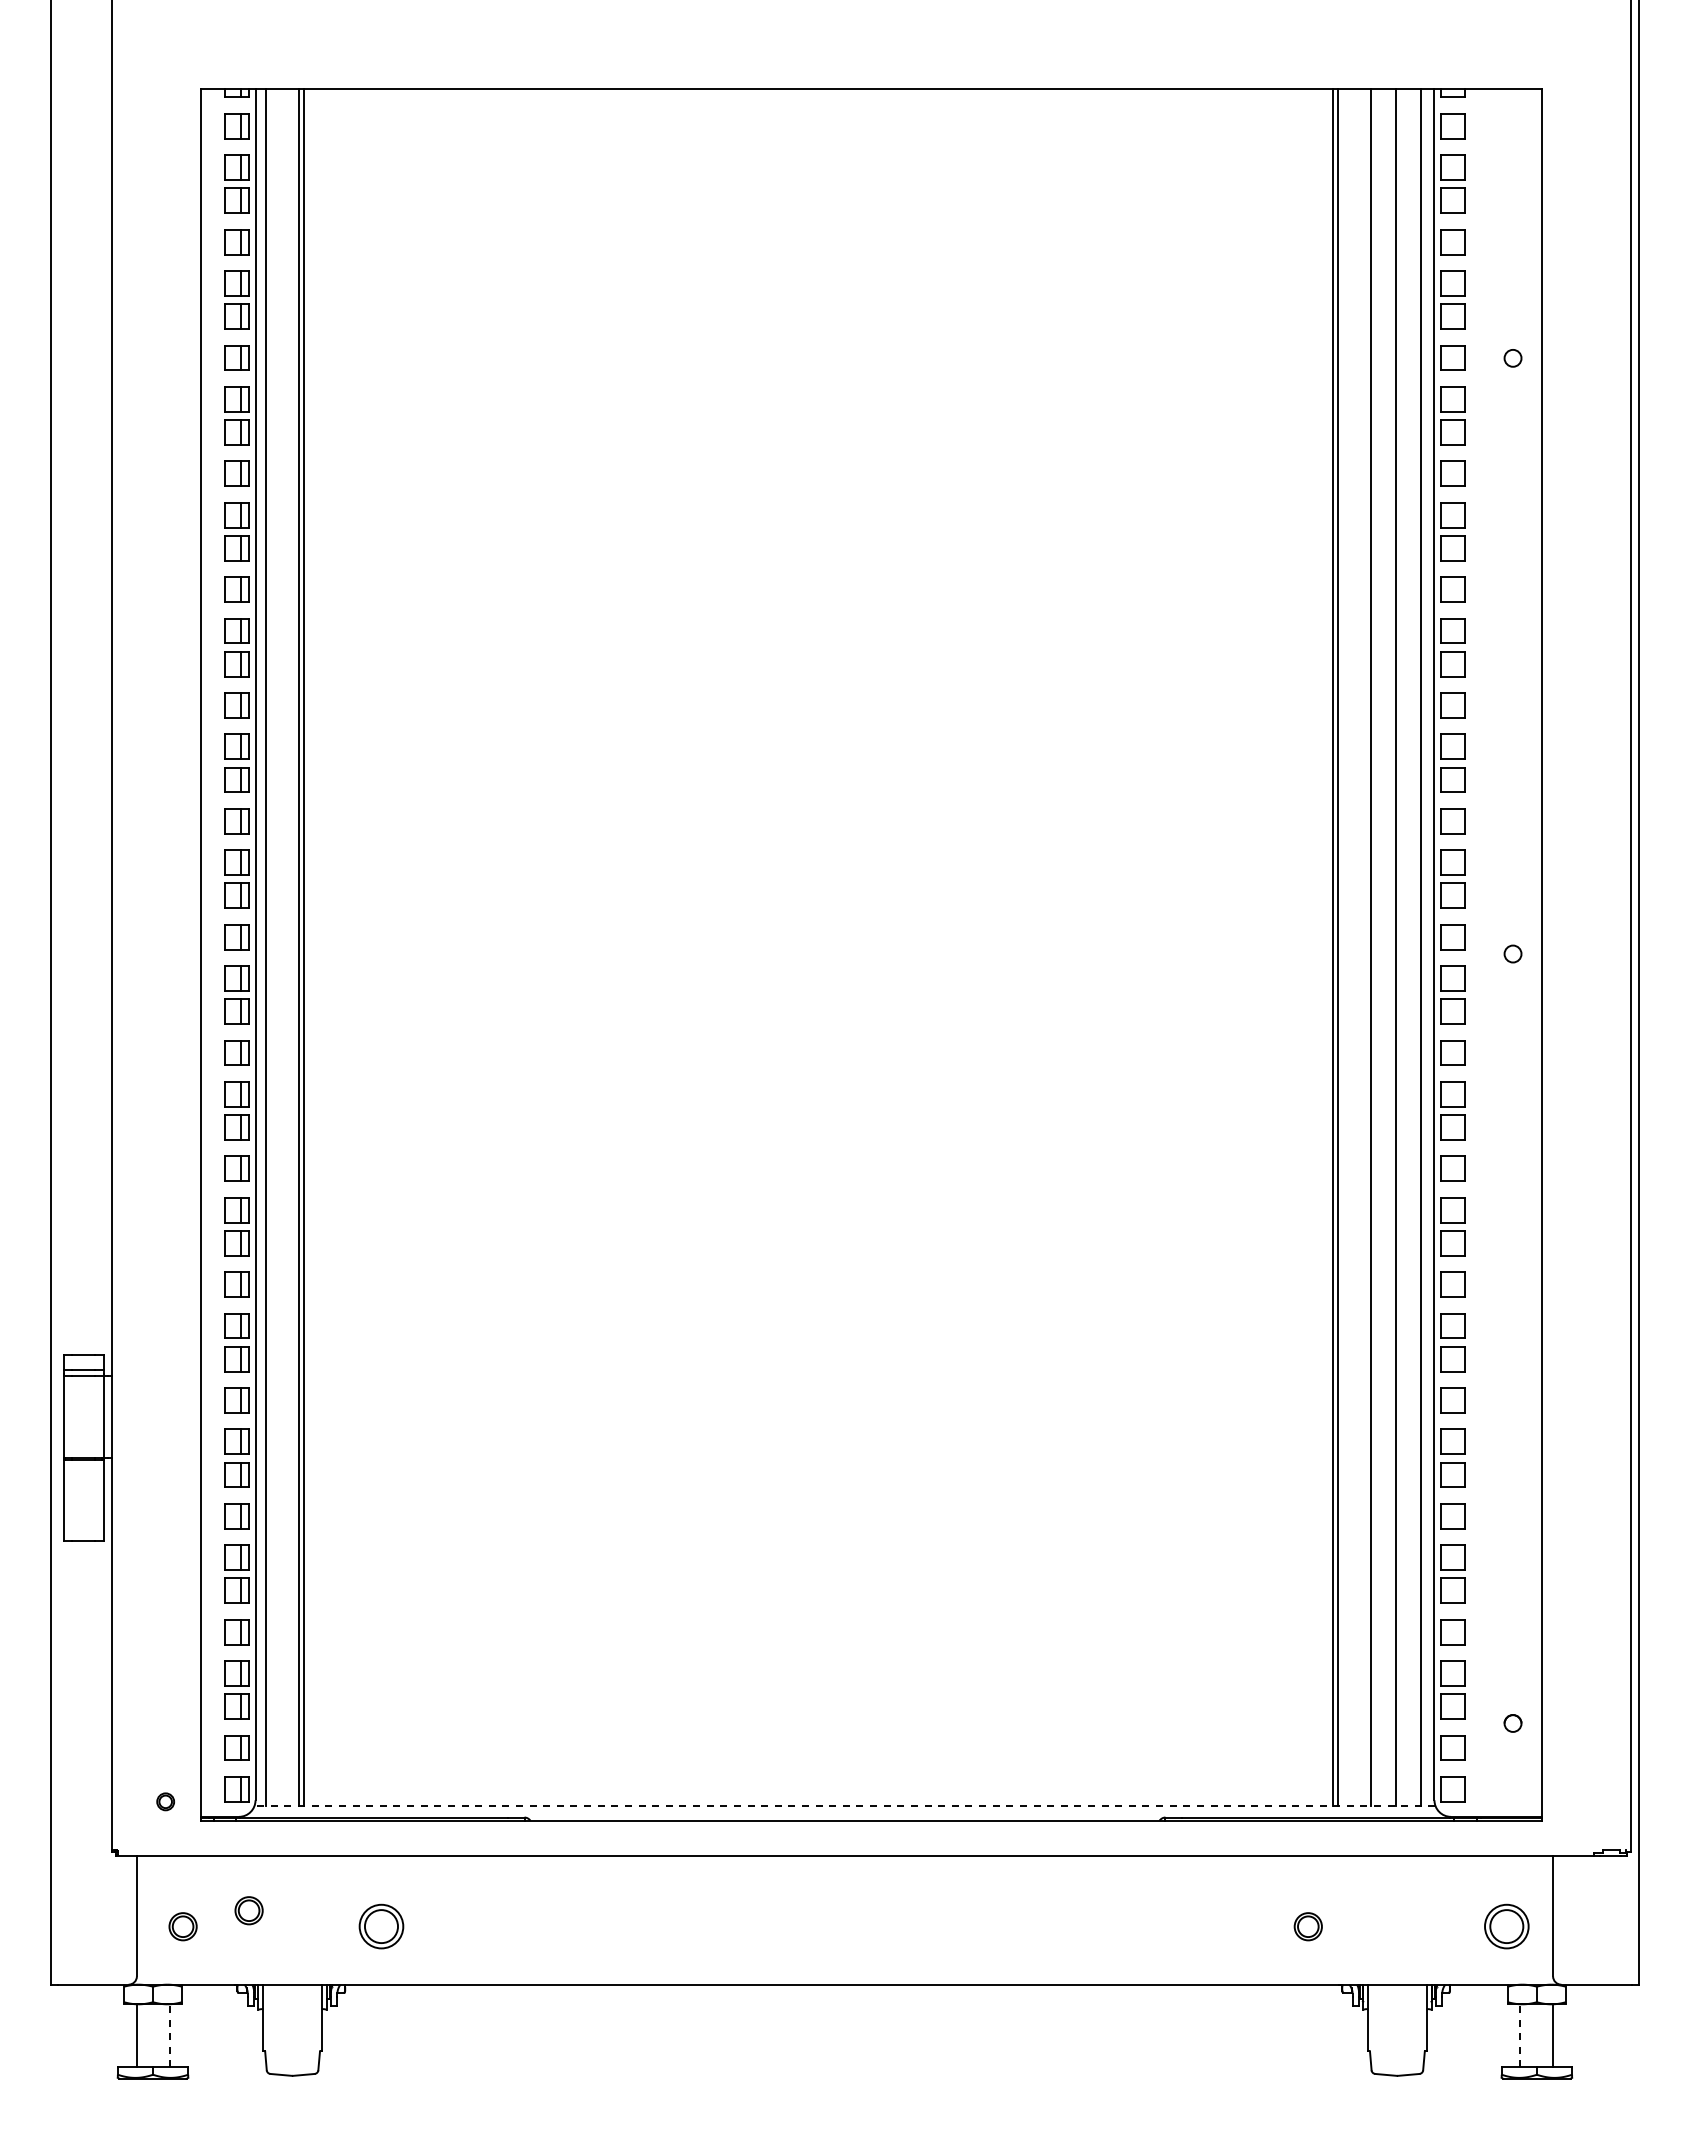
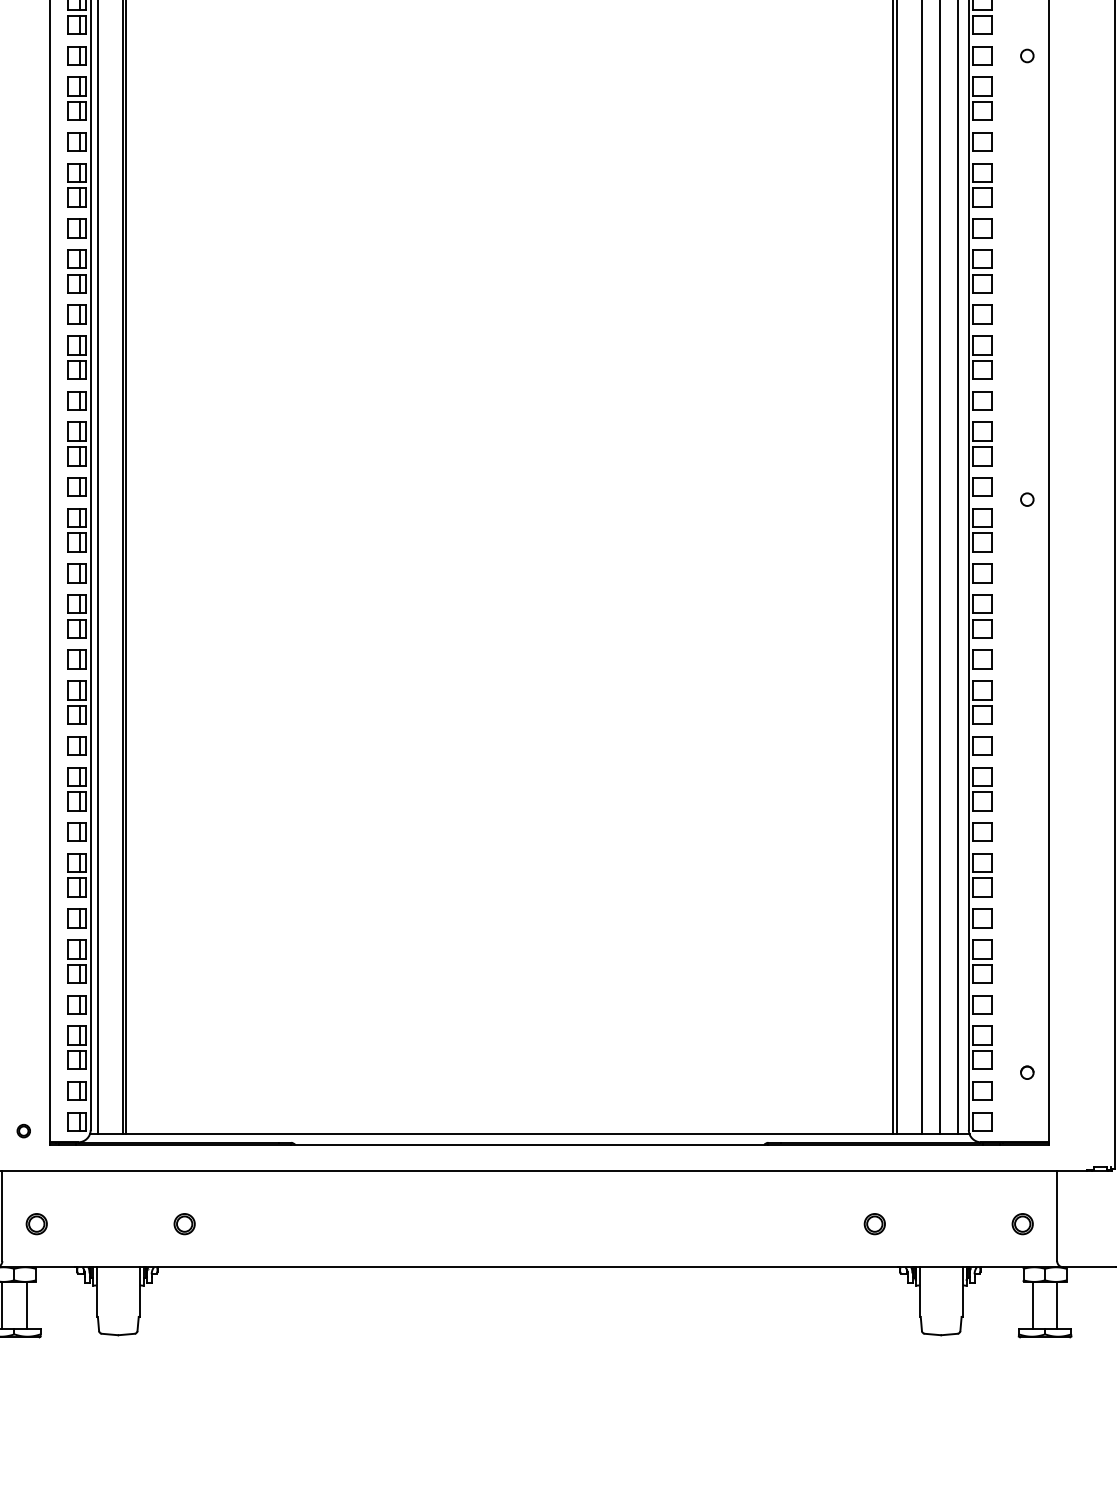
line: (844, 1805) -> (529, 1133), dashed -> solid
part: (248, 1910) -> (85, 1212), removed
part: (381, 1926) -> (184, 1223), size x0.62
part: (1506, 1926) -> (1022, 1223), size x0.62
line: (169, 2035) -> (26, 1305), dashed -> solid
line: (1520, 2035) -> (1032, 1305), dashed -> solid

